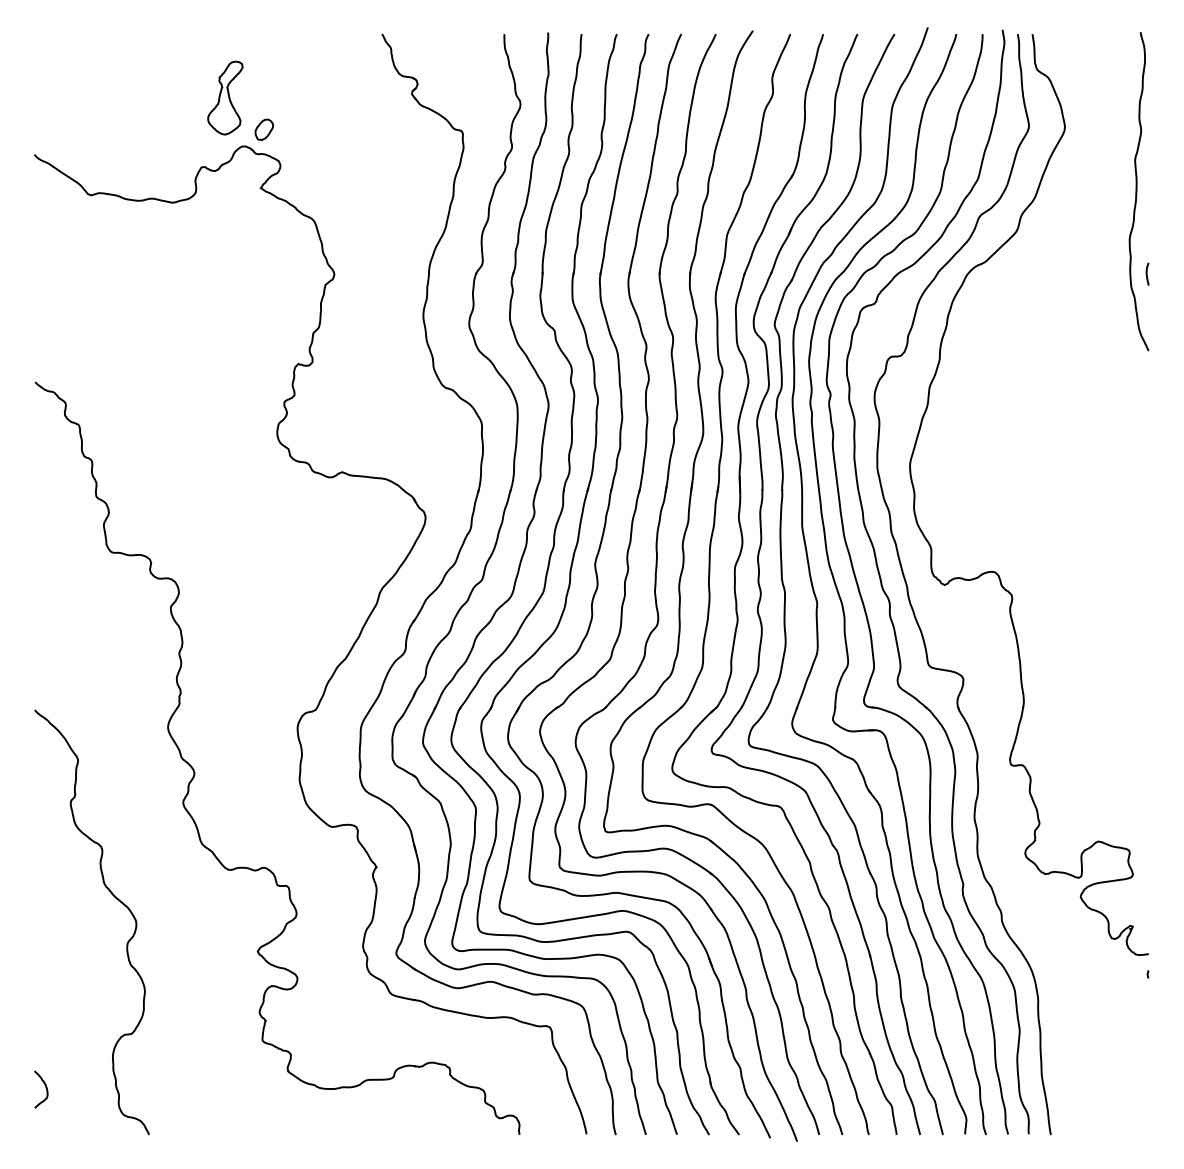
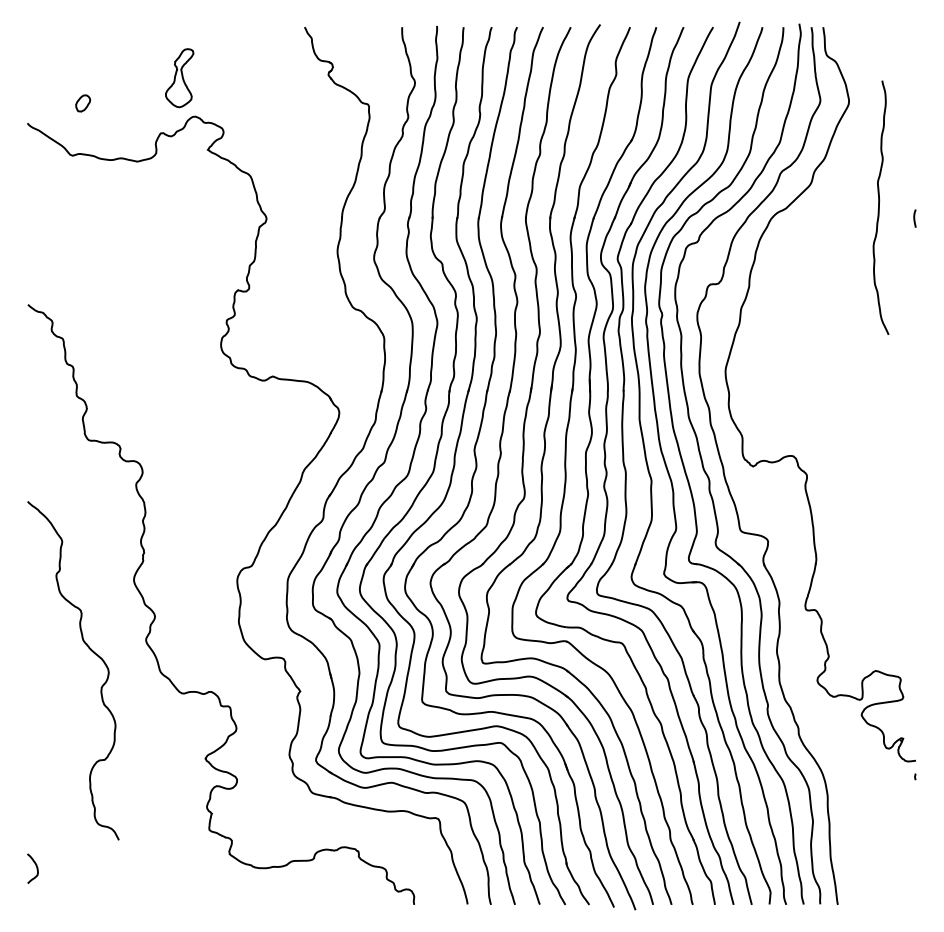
part: (263, 129) -> (82, 103), moved
curve: (1137, 191) -> (879, 207), moved
curve: (115, 898) -> (92, 651), moved

